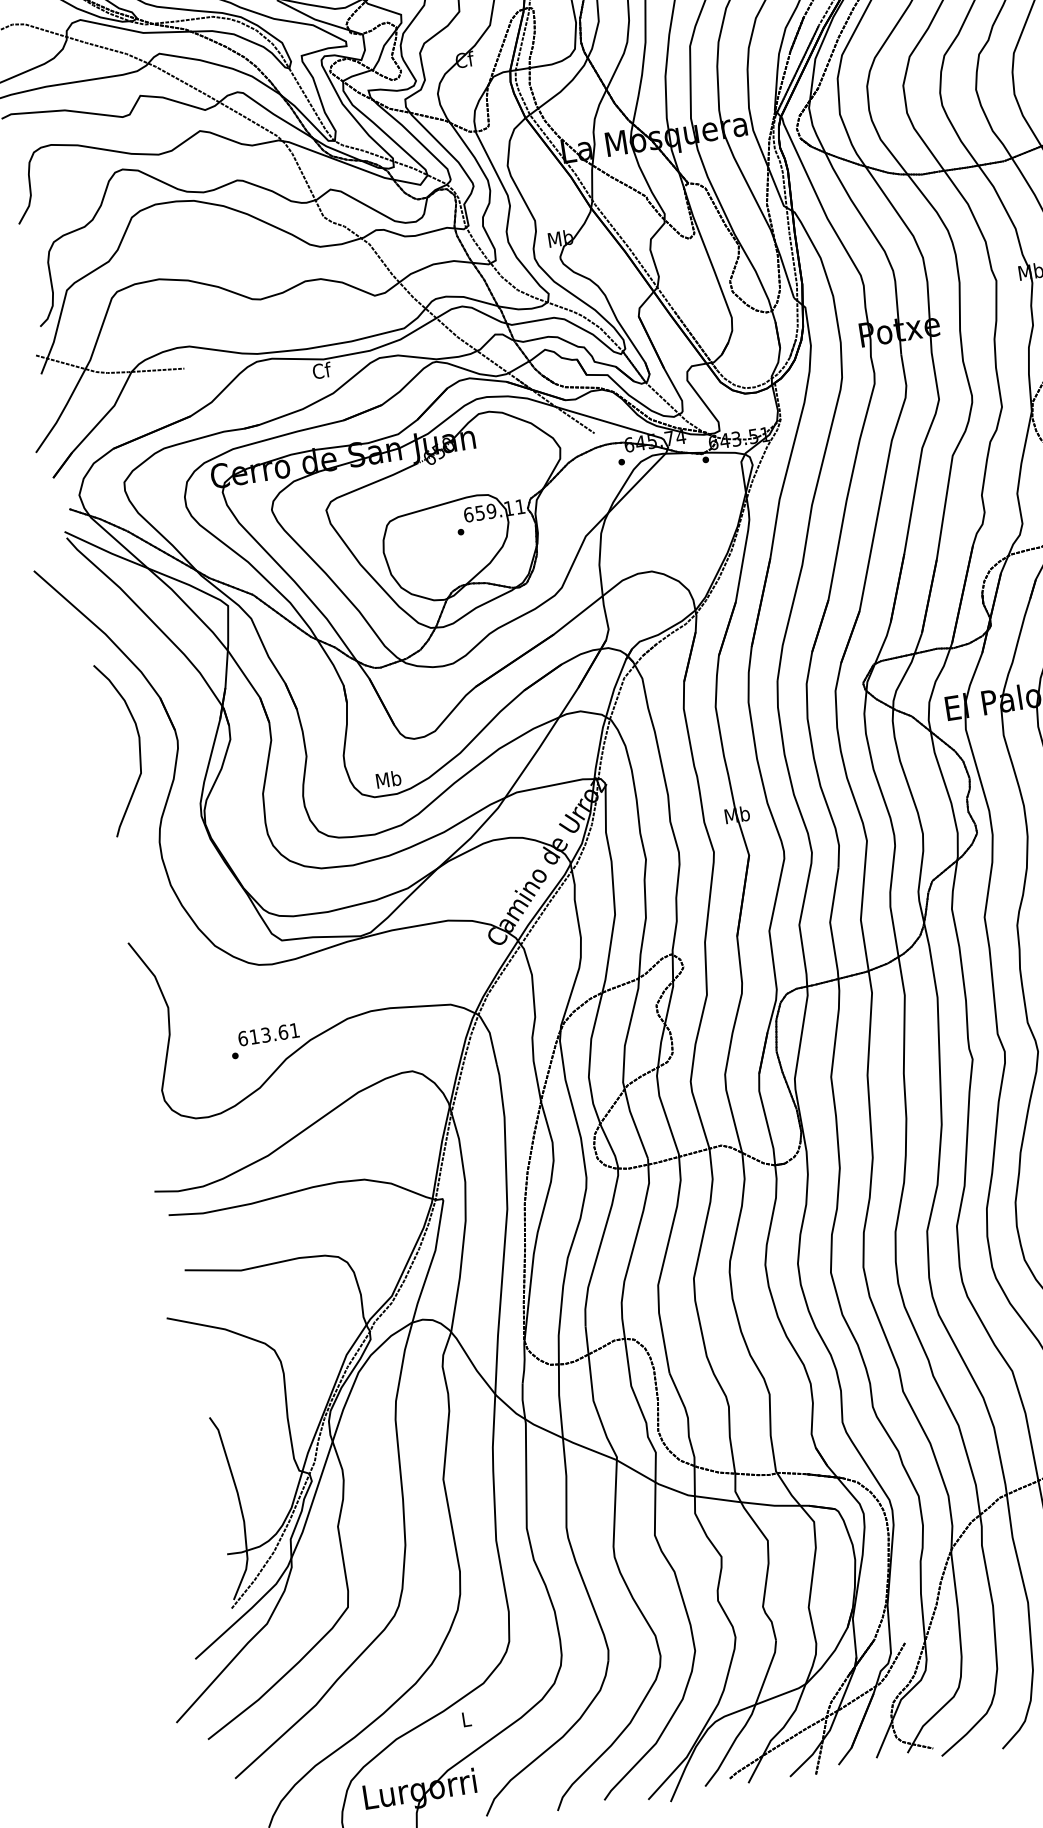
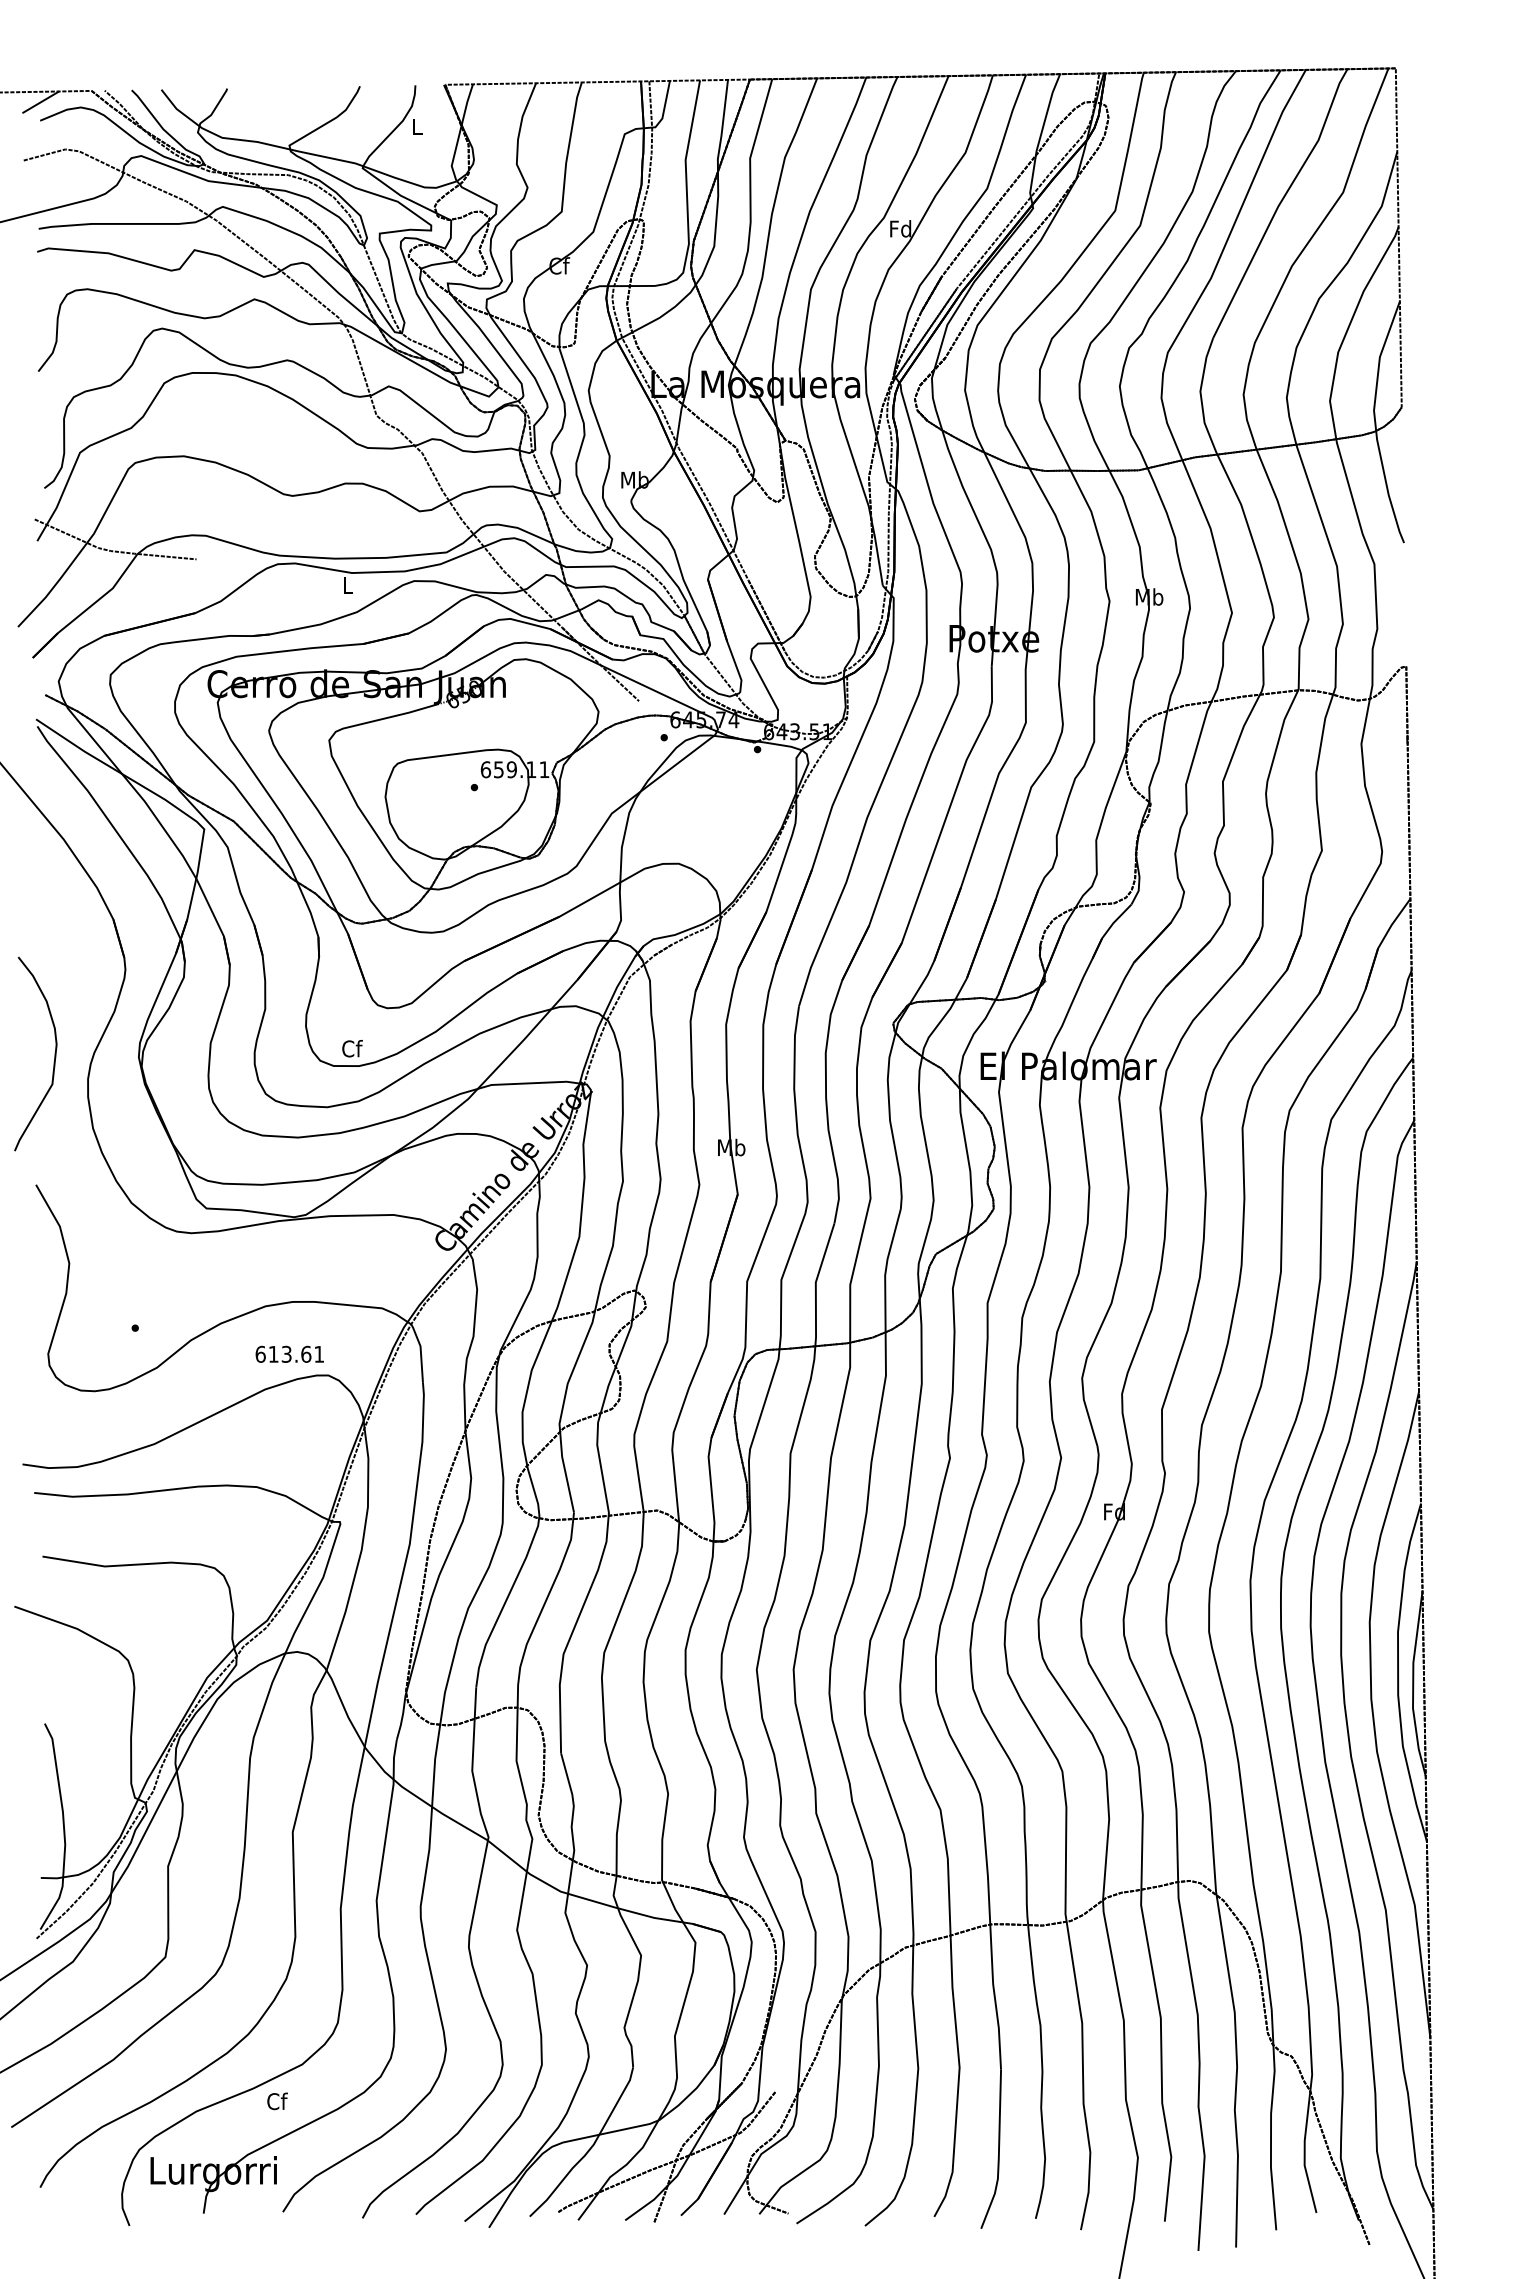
text: (322, 370) -> (348, 584), Cf -> L
curve: (138, 745) -> (54, 1053), moved
text: (388, 779) -> (351, 1048), Mb -> Cf
text: (268, 1033) -> (289, 1353), moved
text: (466, 1719) -> (277, 2101), L -> Cf

